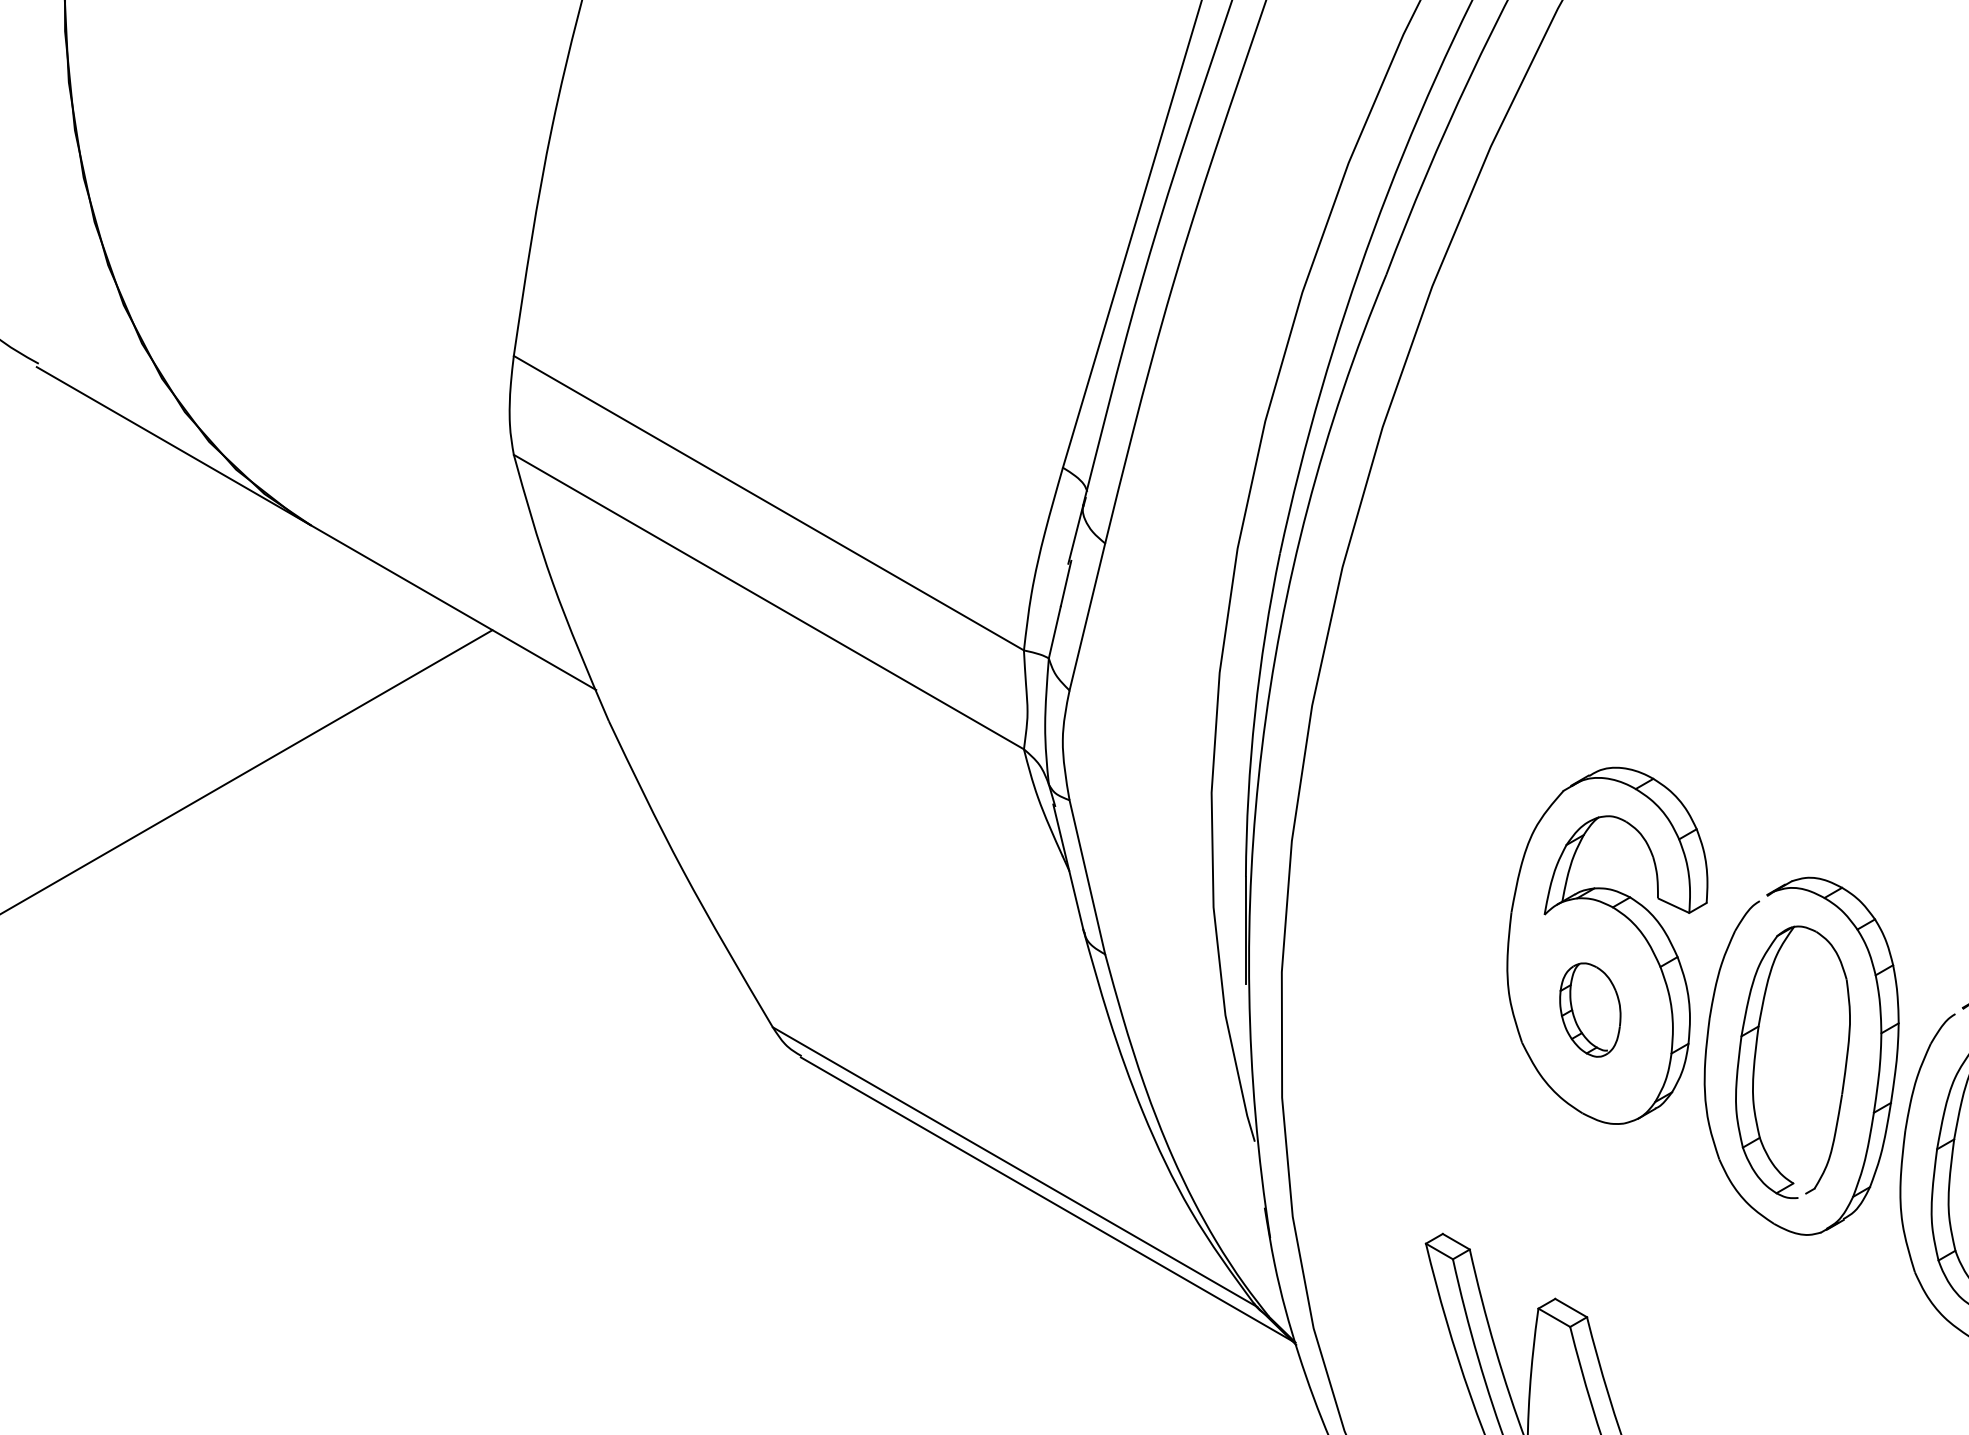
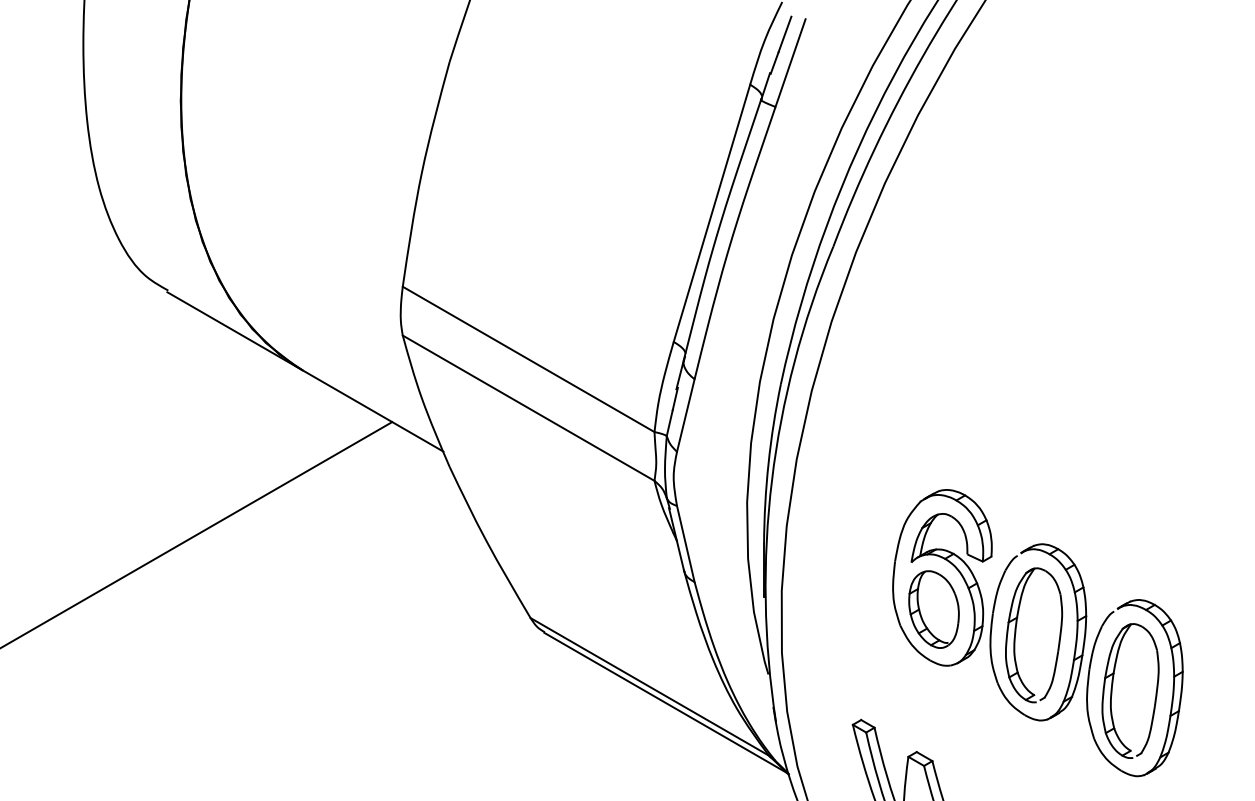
part: (1589, 1009) -> (933, 609), size x1.67

